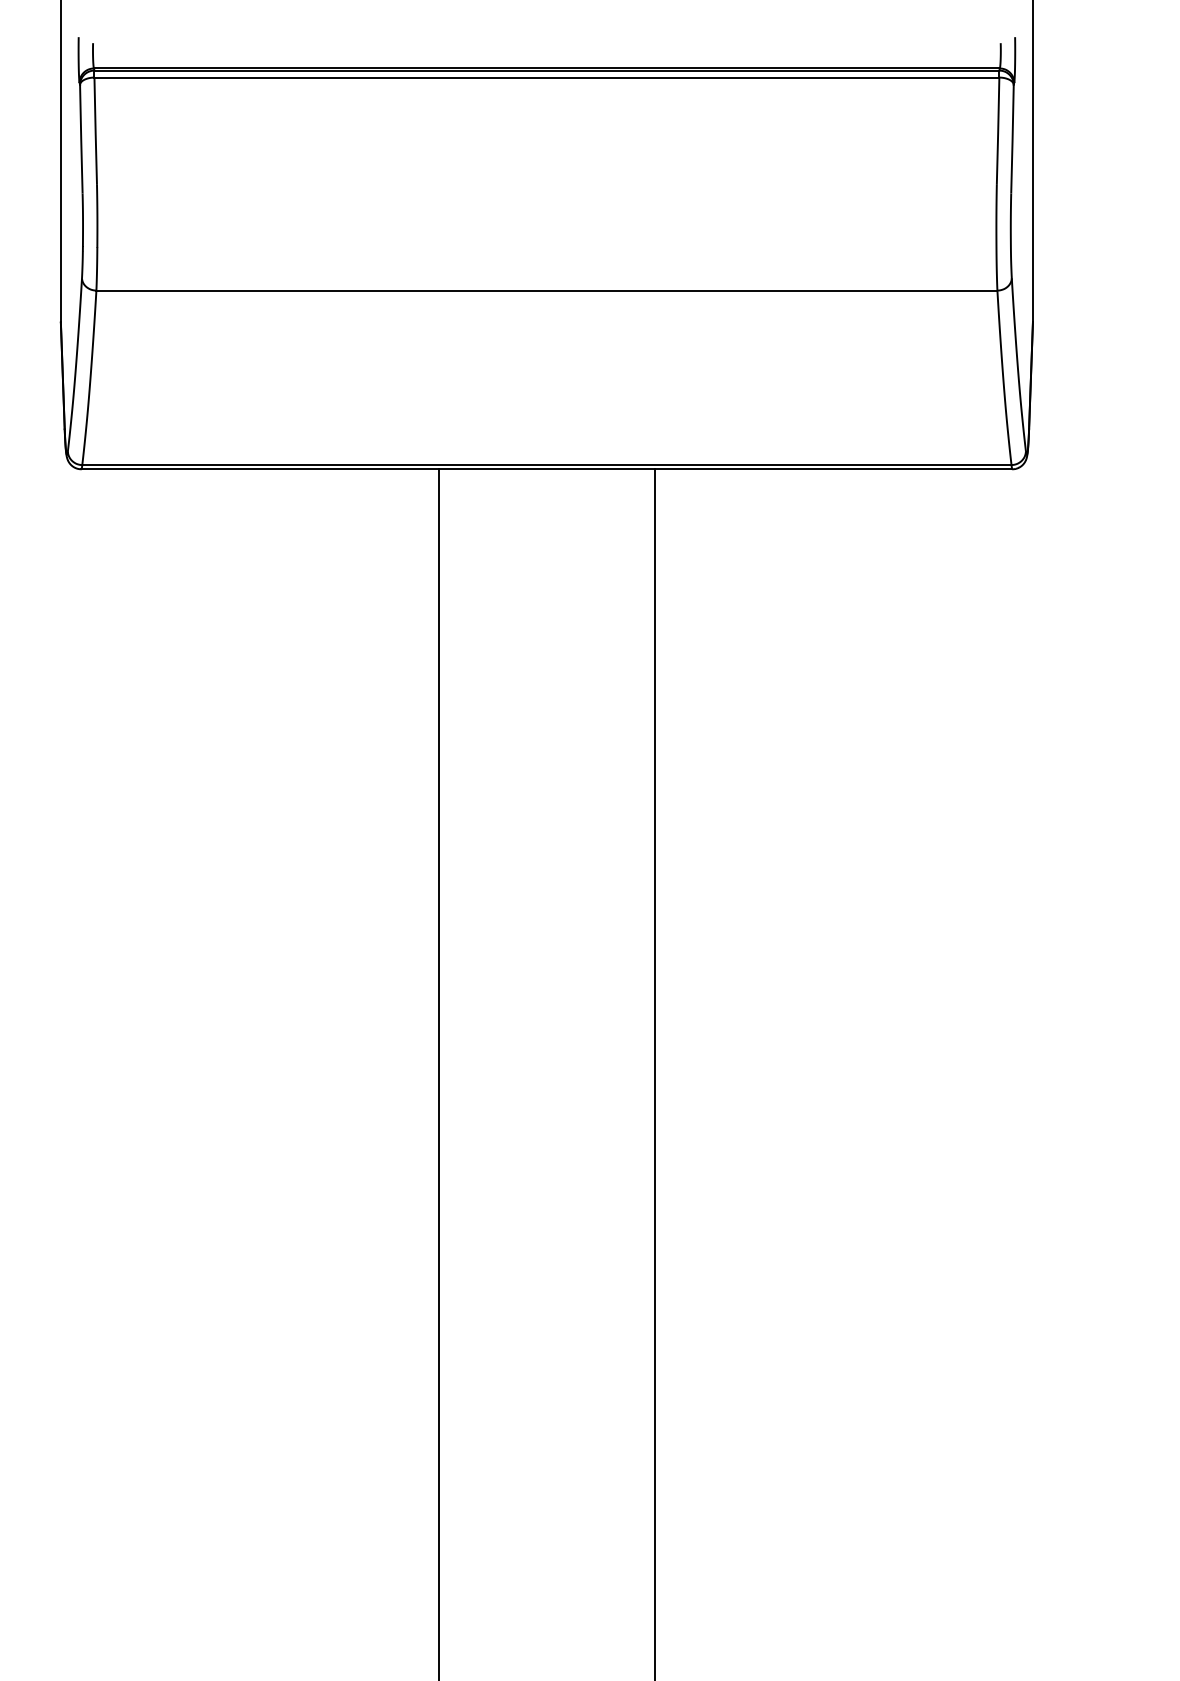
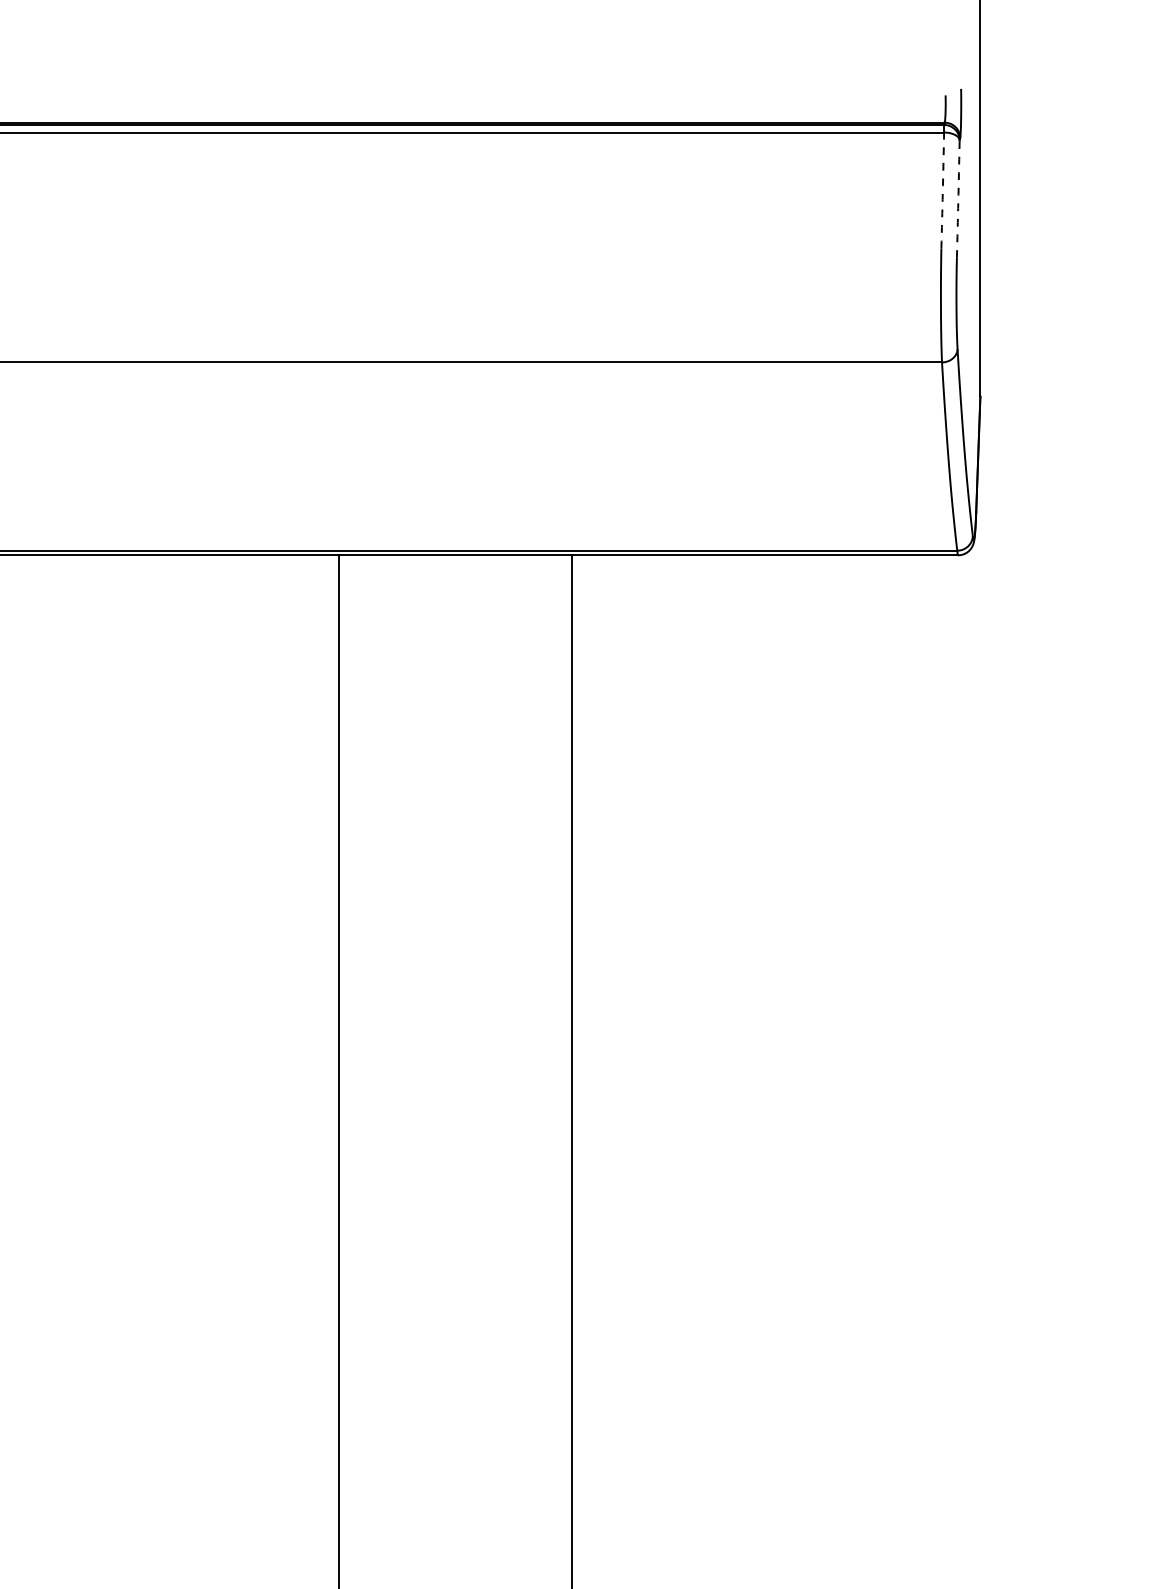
line: (998, 130) -> (943, 189), solid -> dashed
line: (1012, 138) -> (958, 198), solid -> dashed

